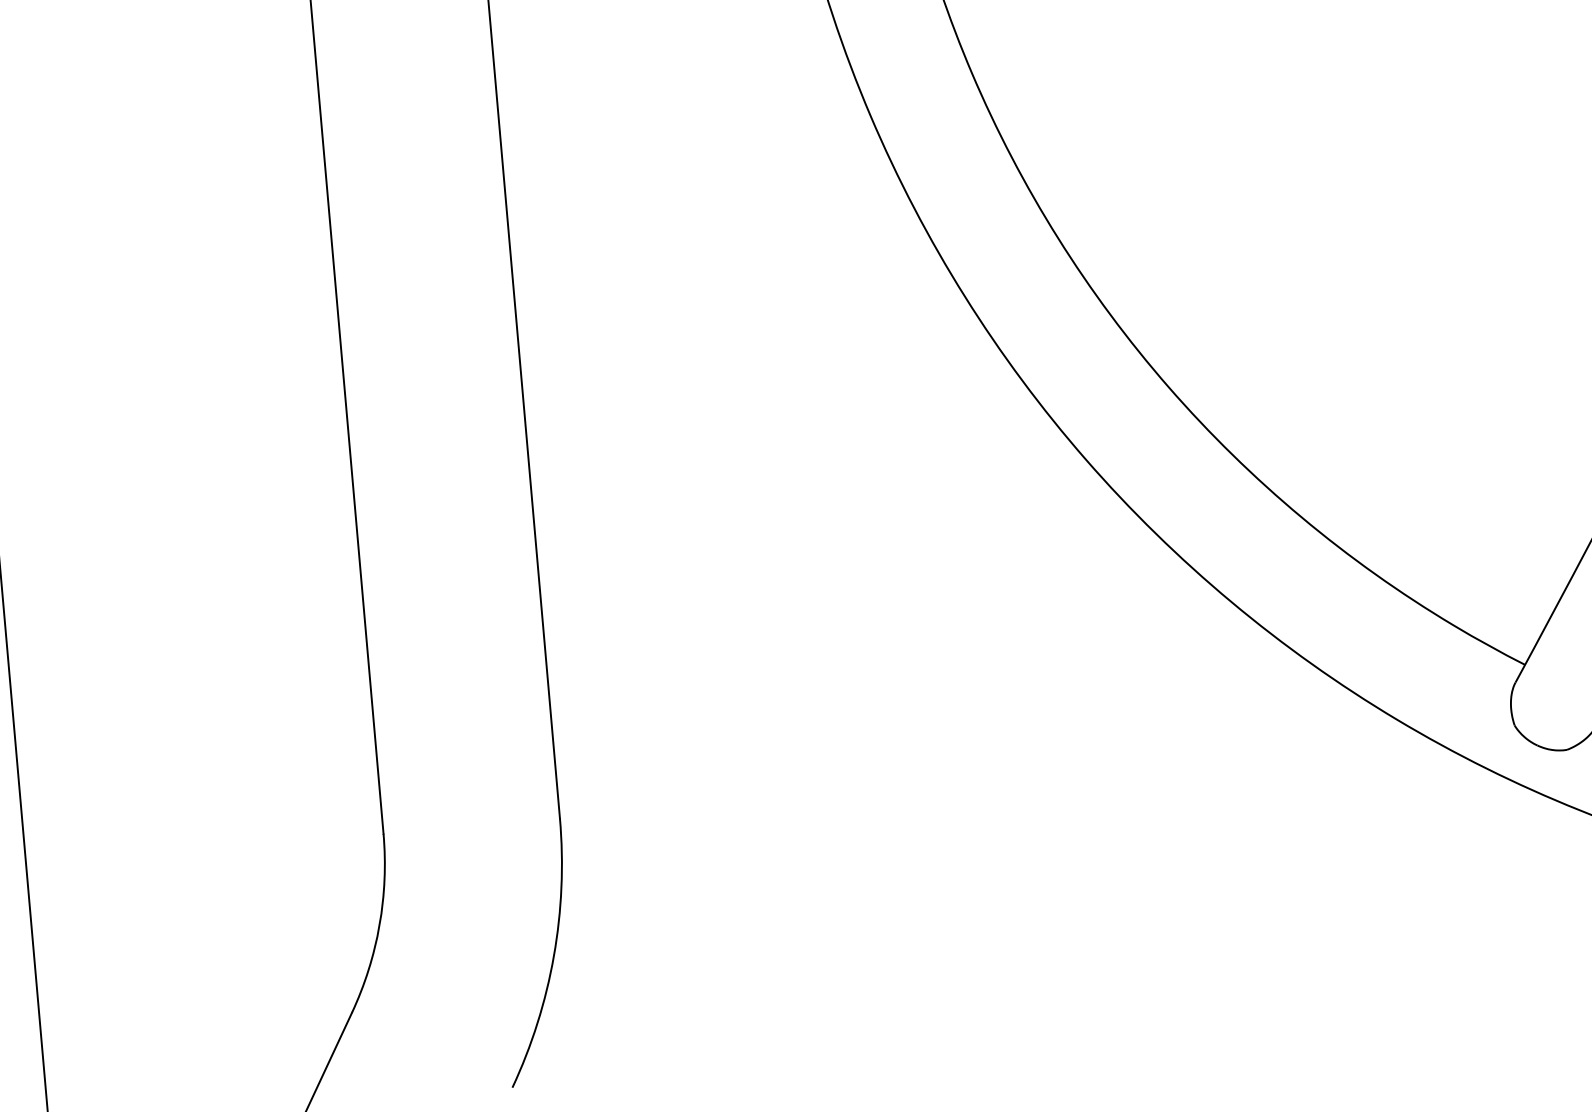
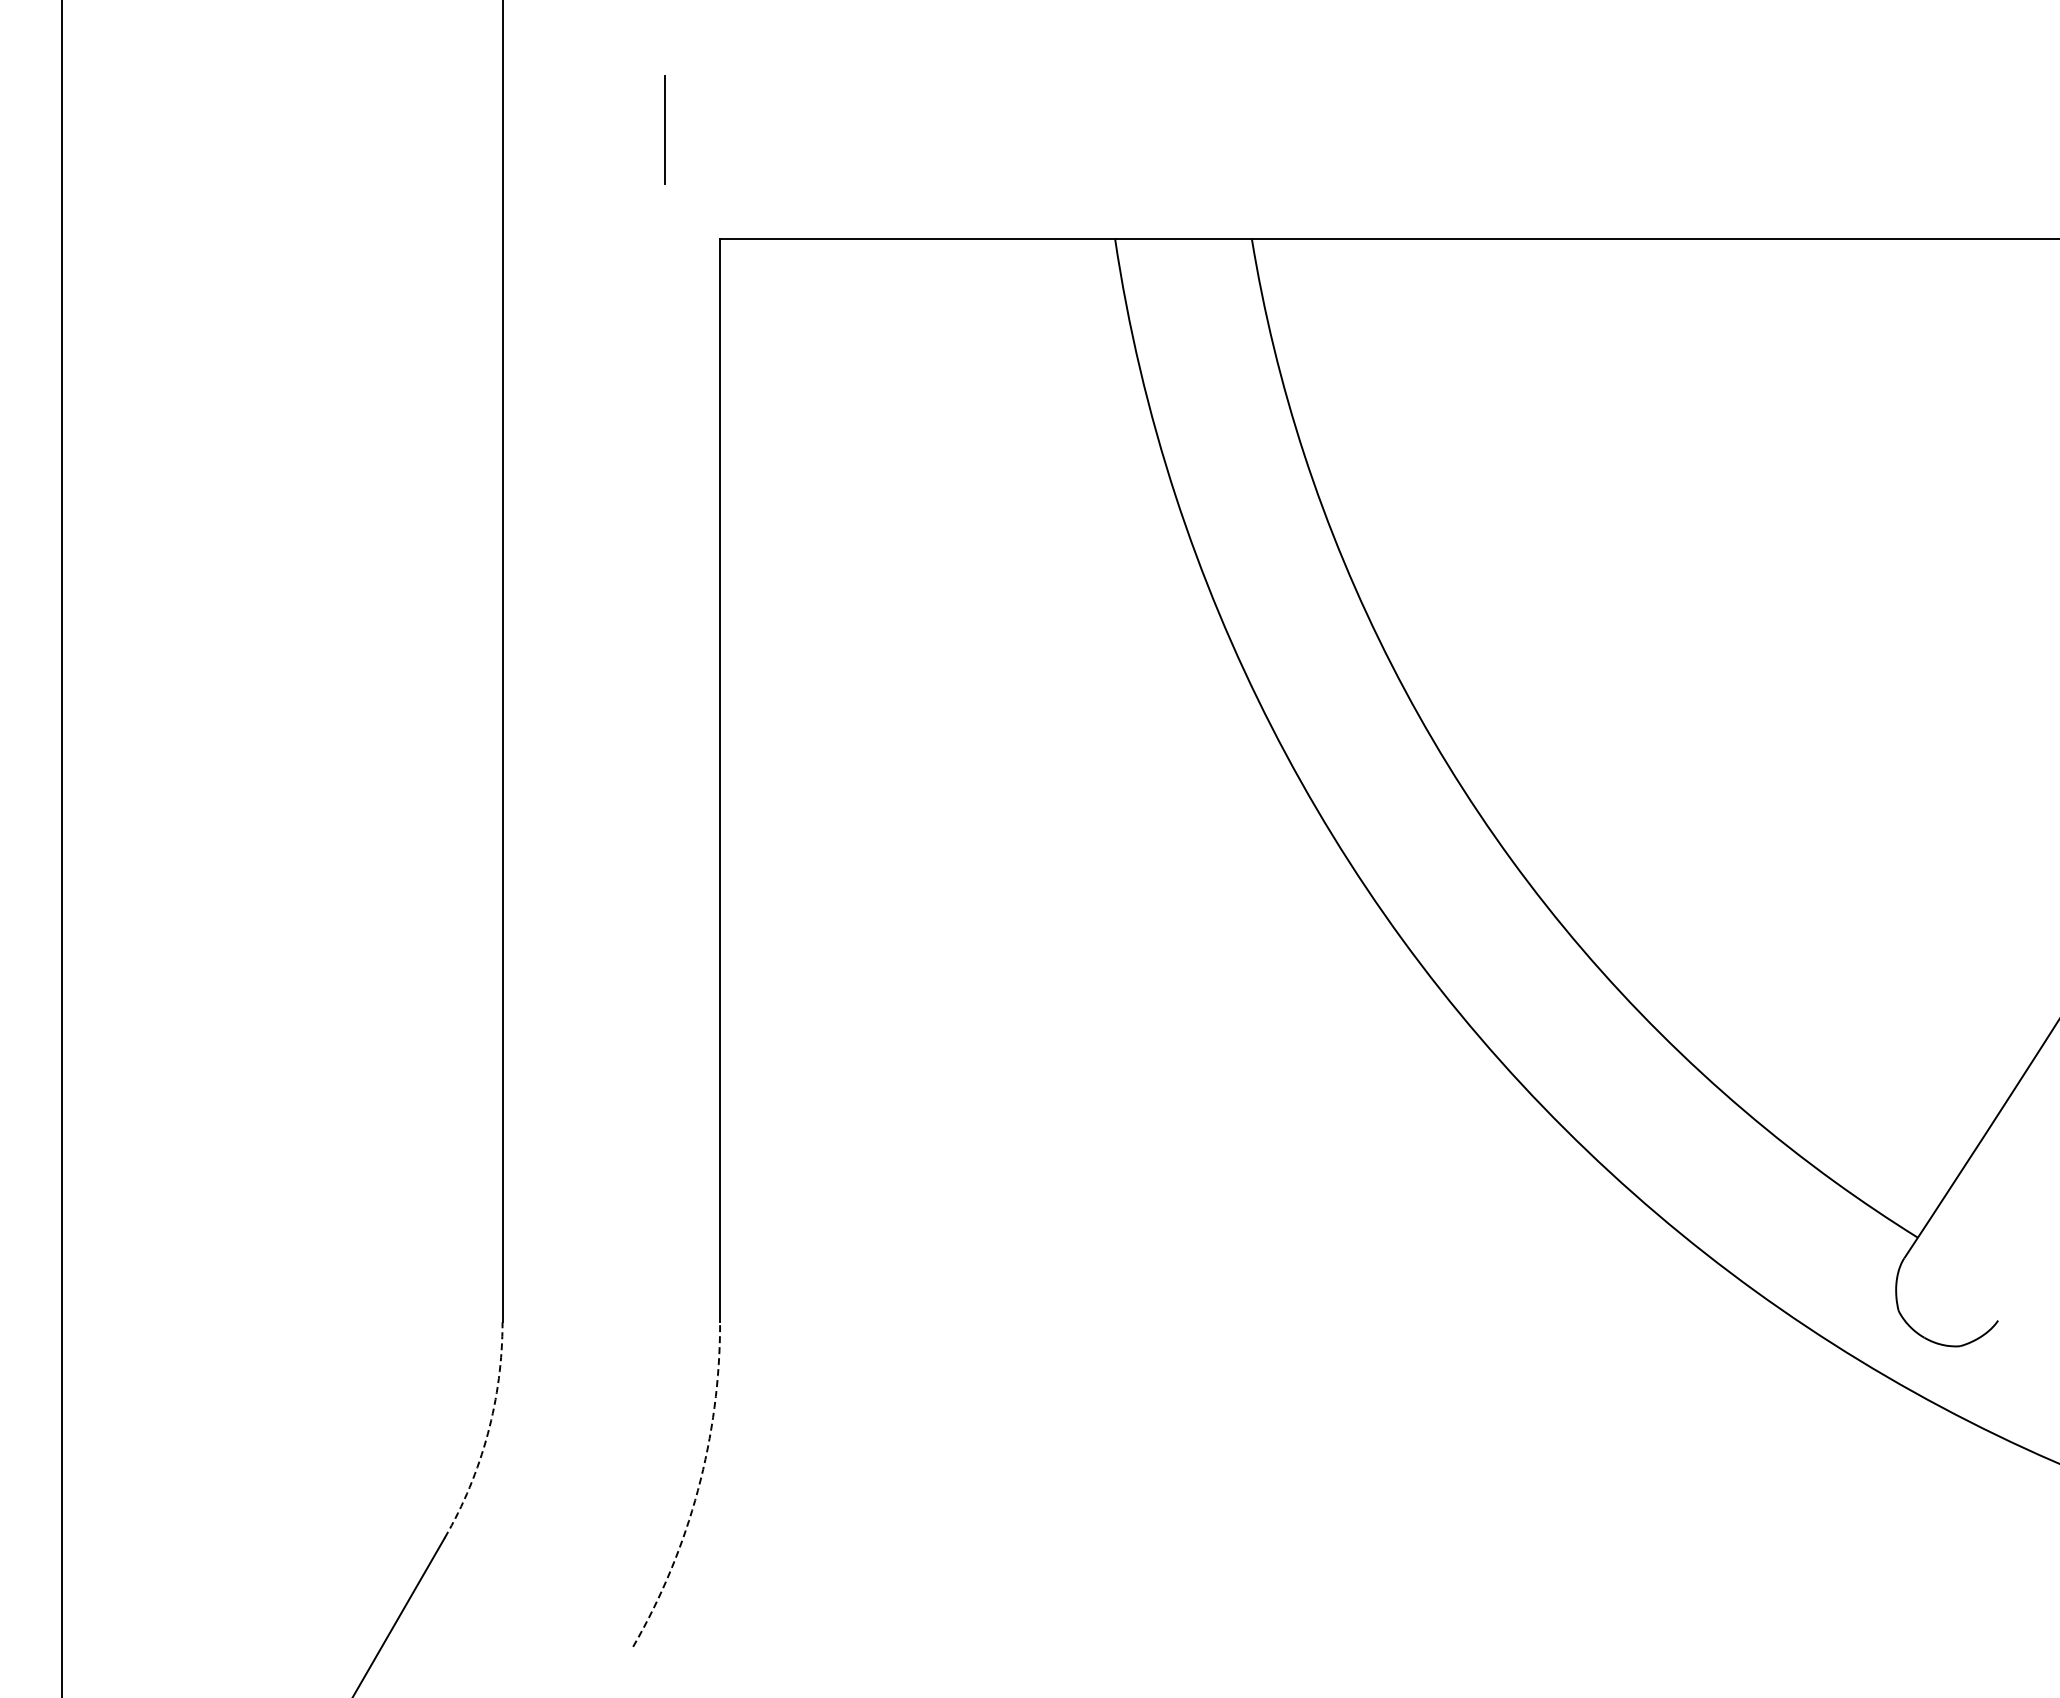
arc: (379, 925) -> (487, 1433), solid -> dashed
arc: (554, 956) -> (698, 1490), solid -> dashed

